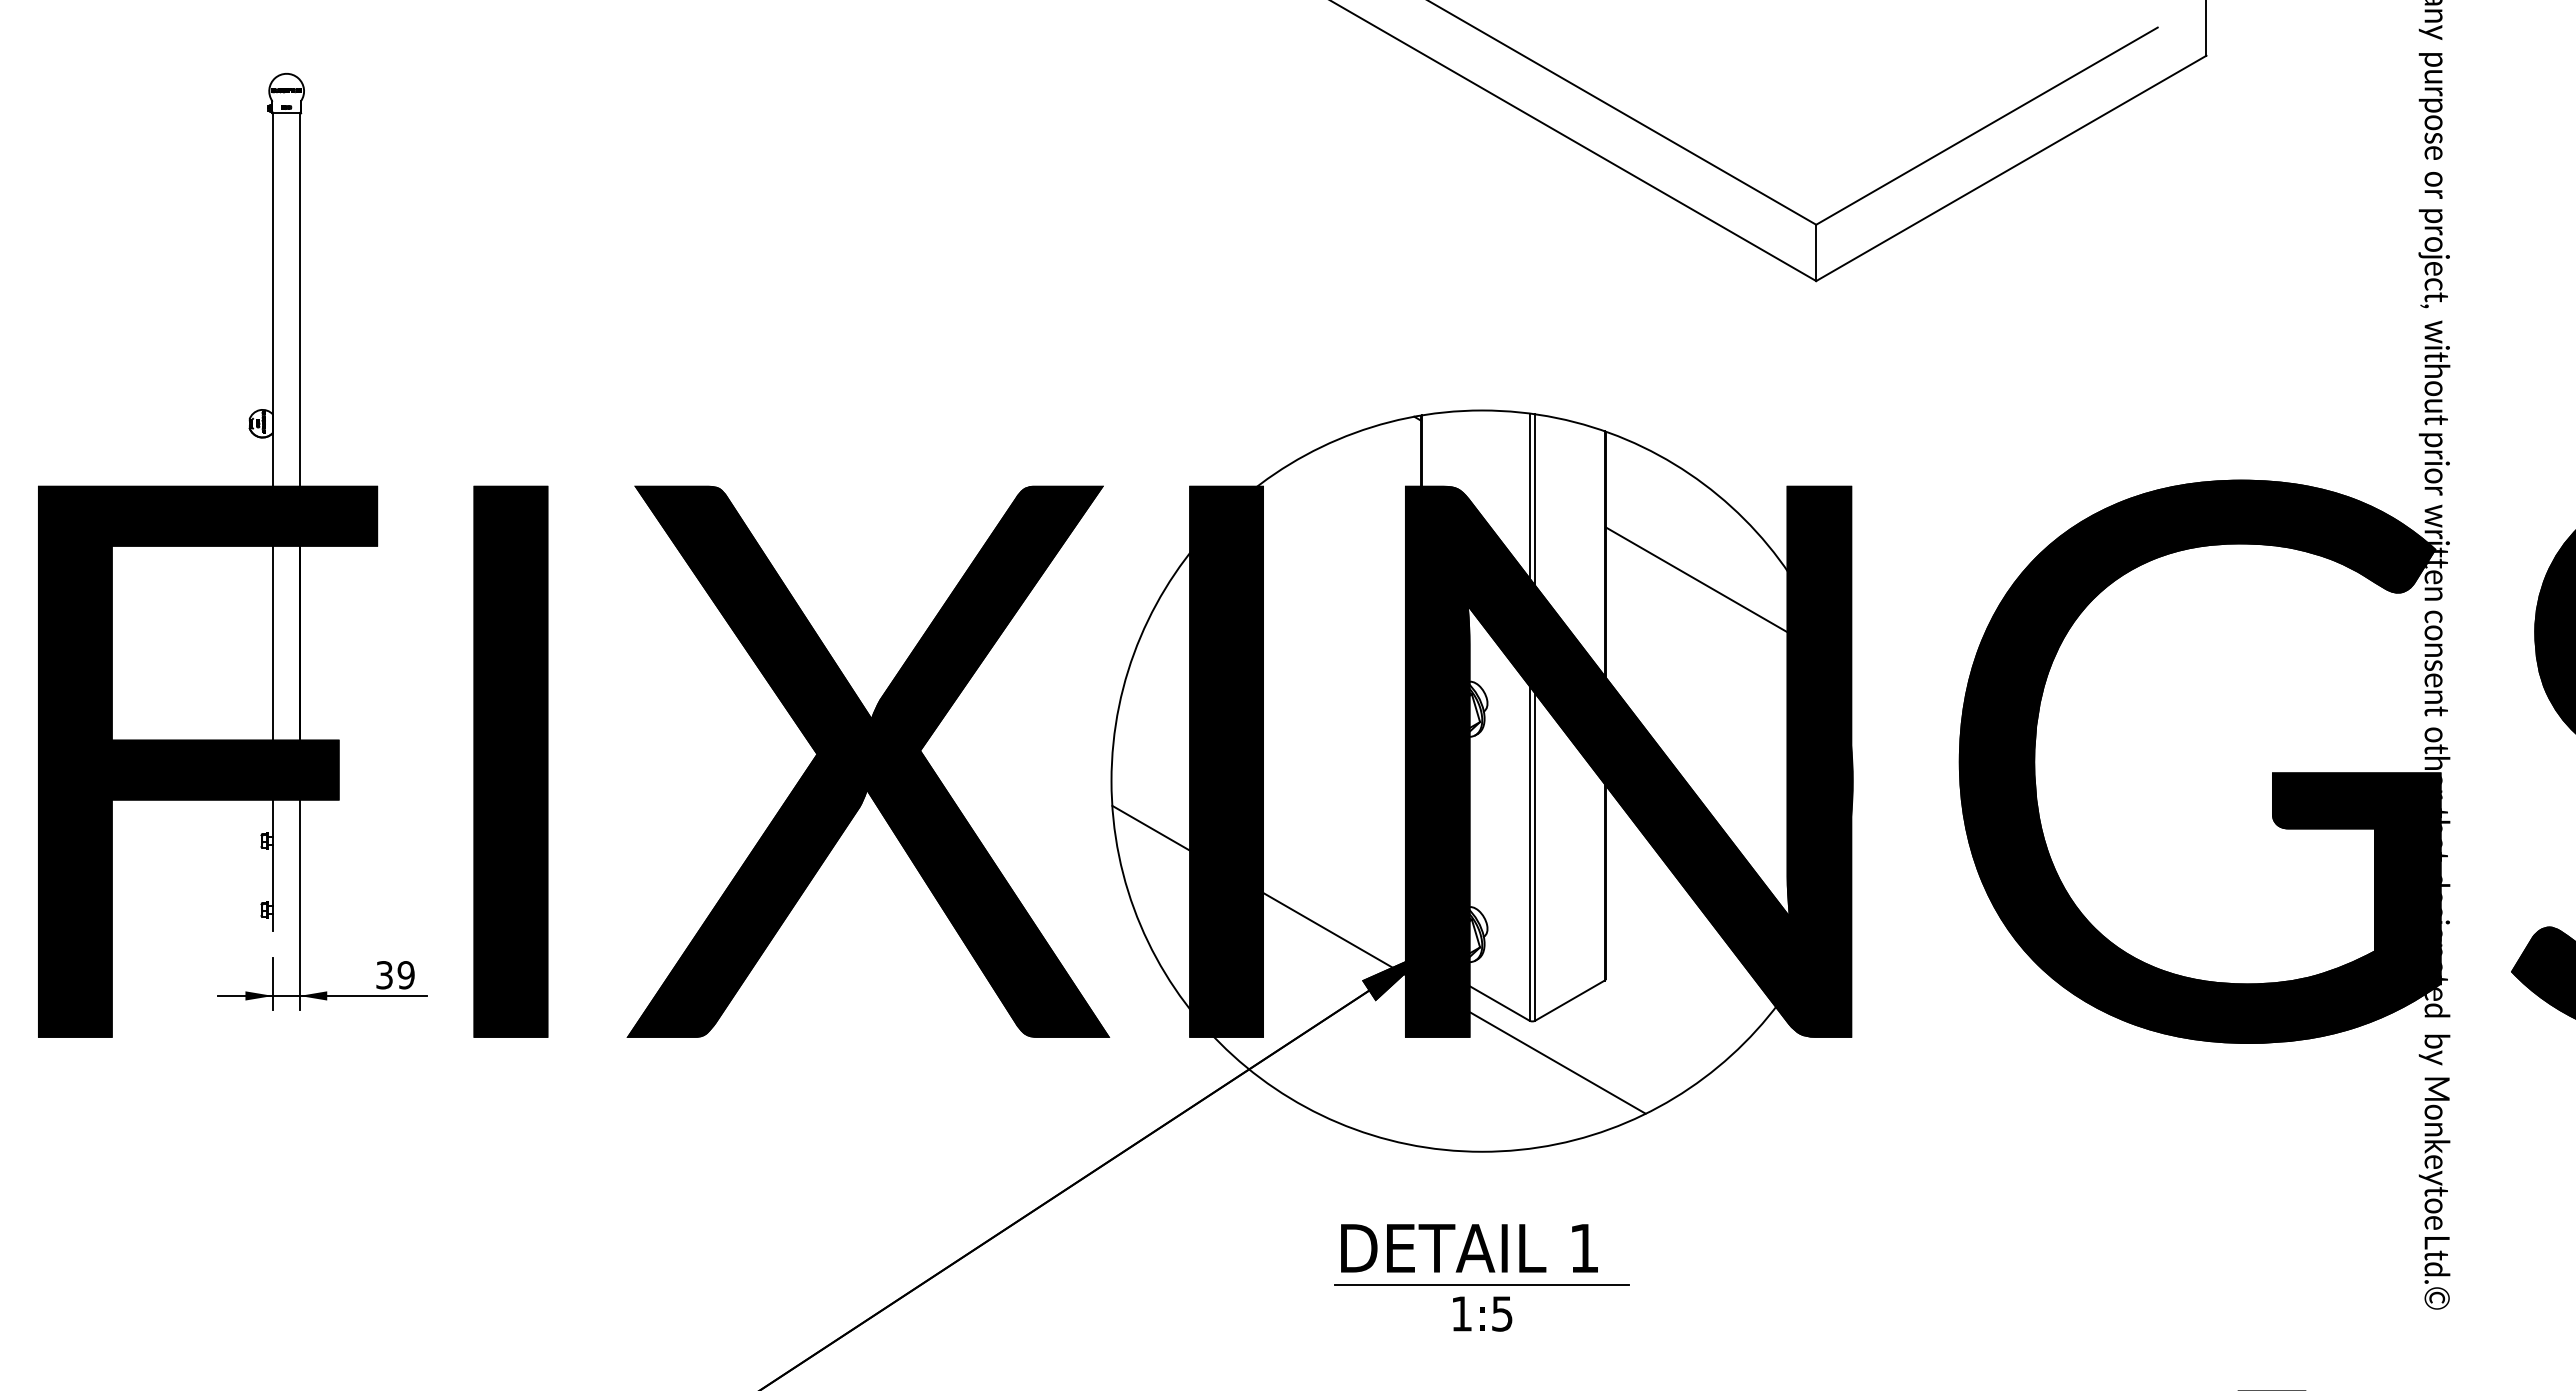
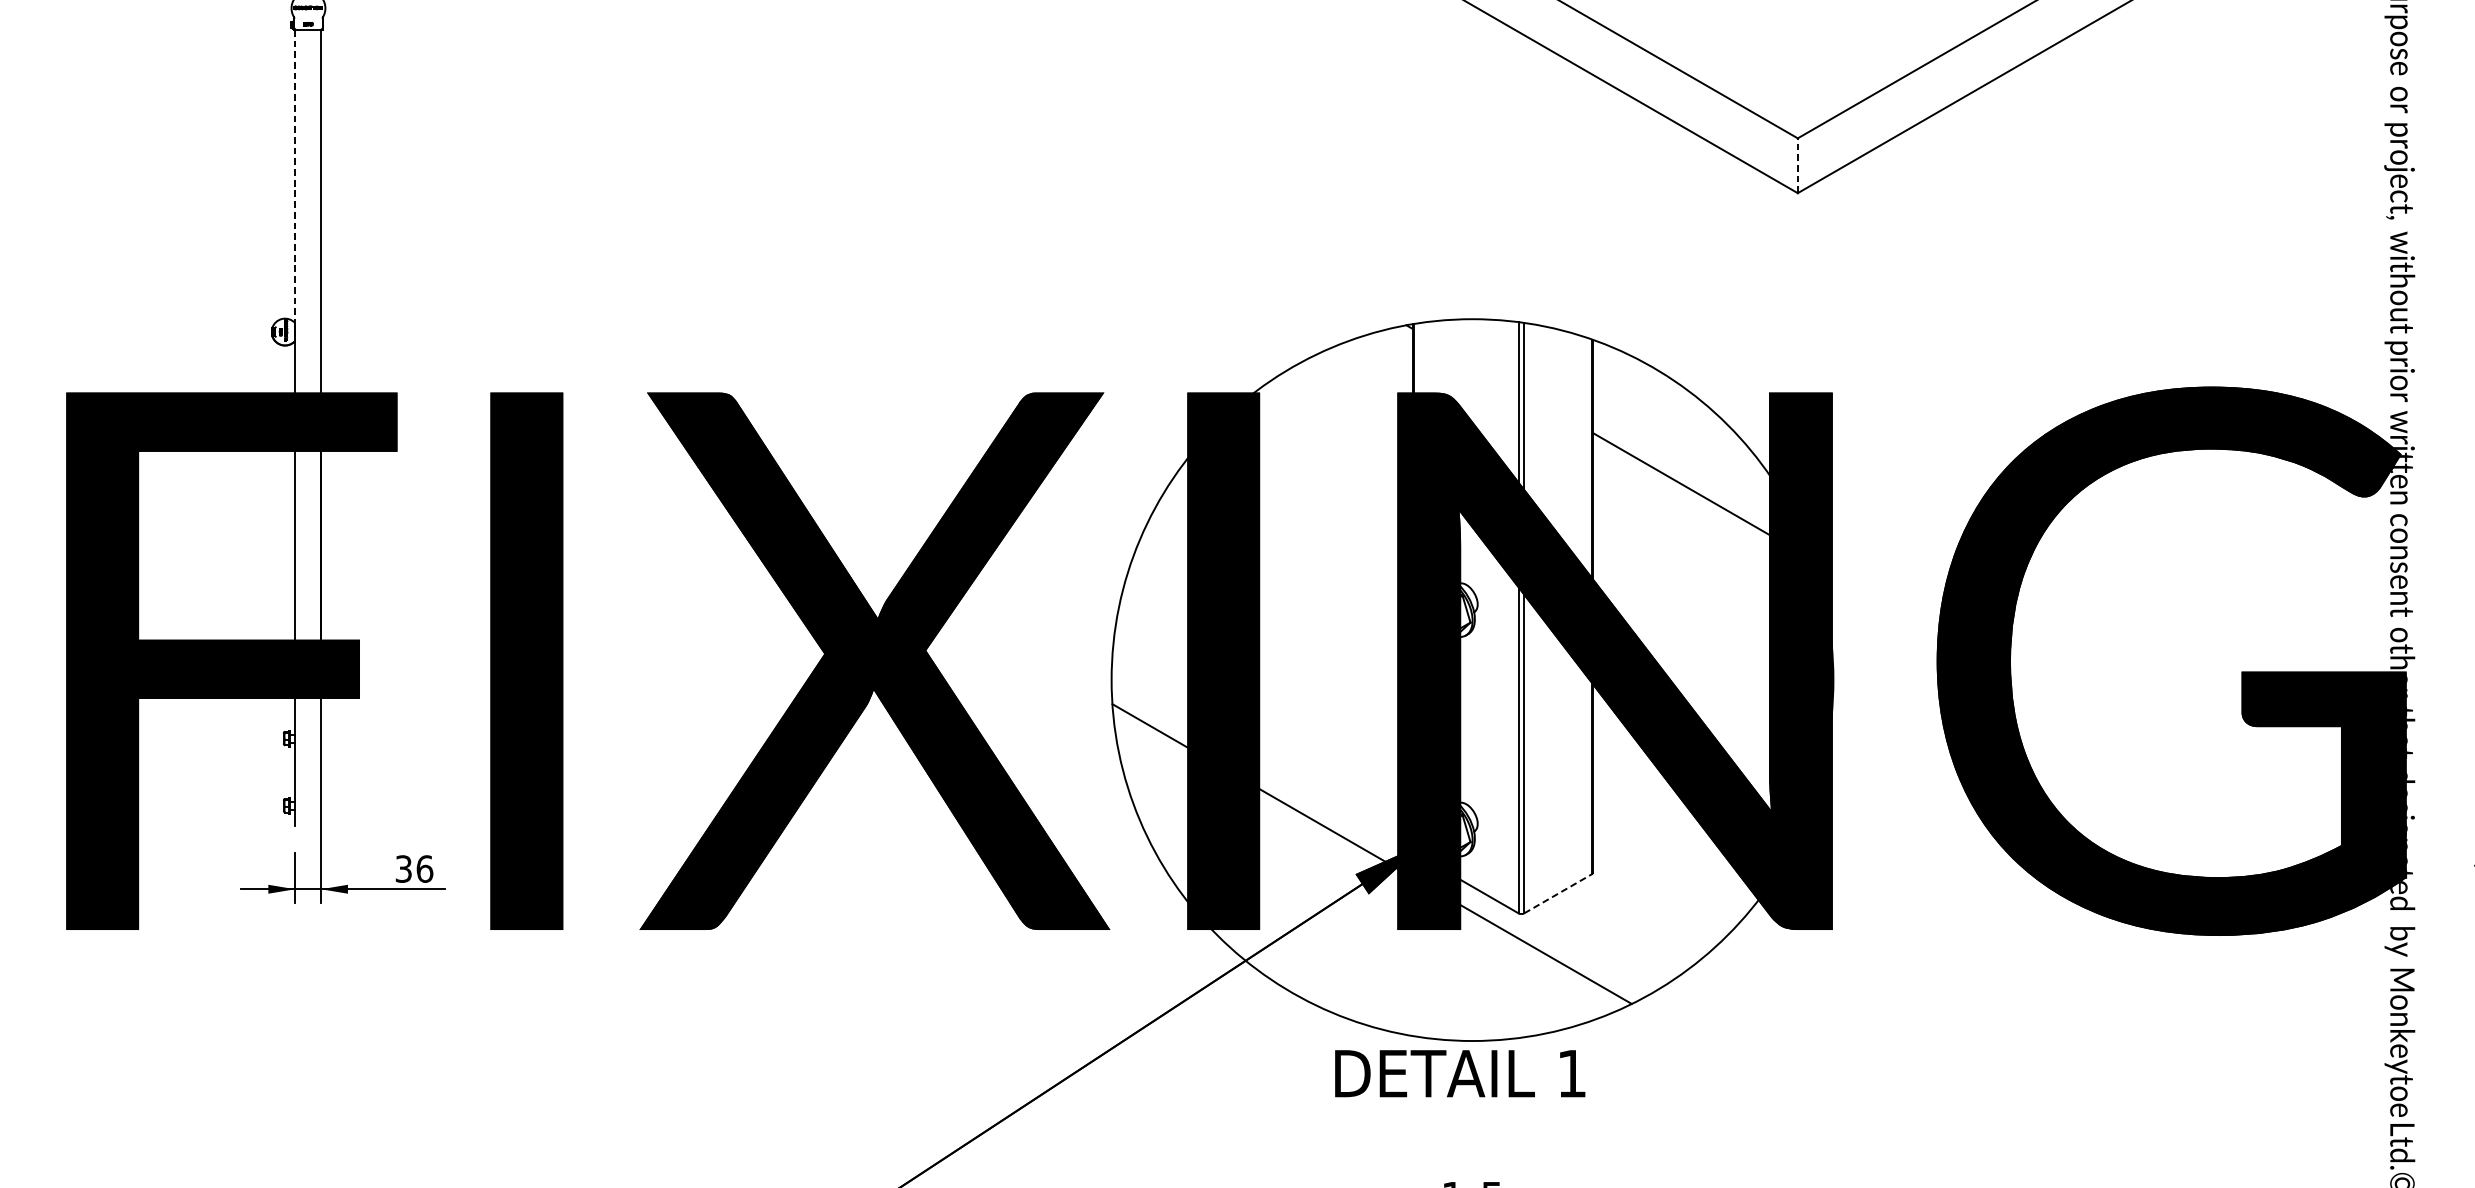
line: (1816, 252) -> (1798, 165), solid -> dashed
line: (273, 264) -> (295, 177), solid -> dashed
text: (405, 975) -> (424, 869), 39 -> 36
line: (1569, 1000) -> (1557, 893), solid -> dashed
text: (1469, 1248) -> (1460, 1073), moved
line: (1482, 1284) -> (1472, 1170), removed

